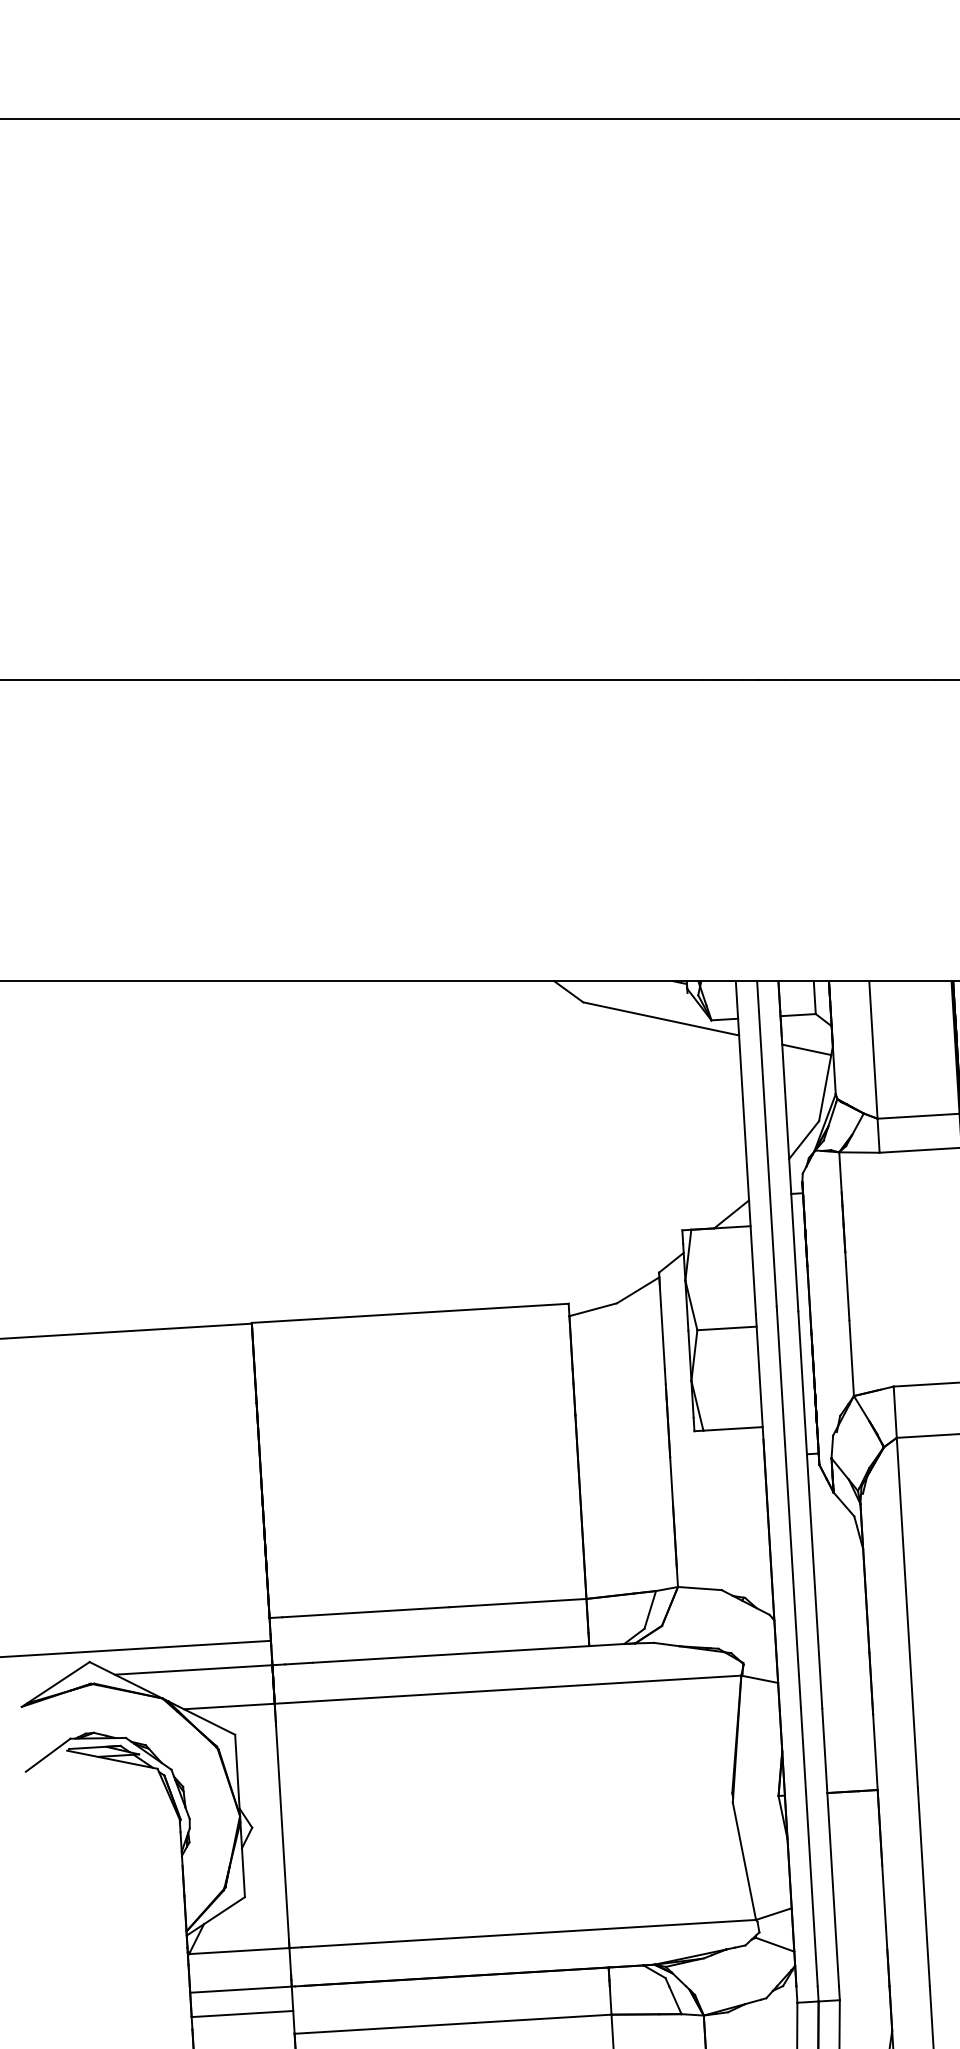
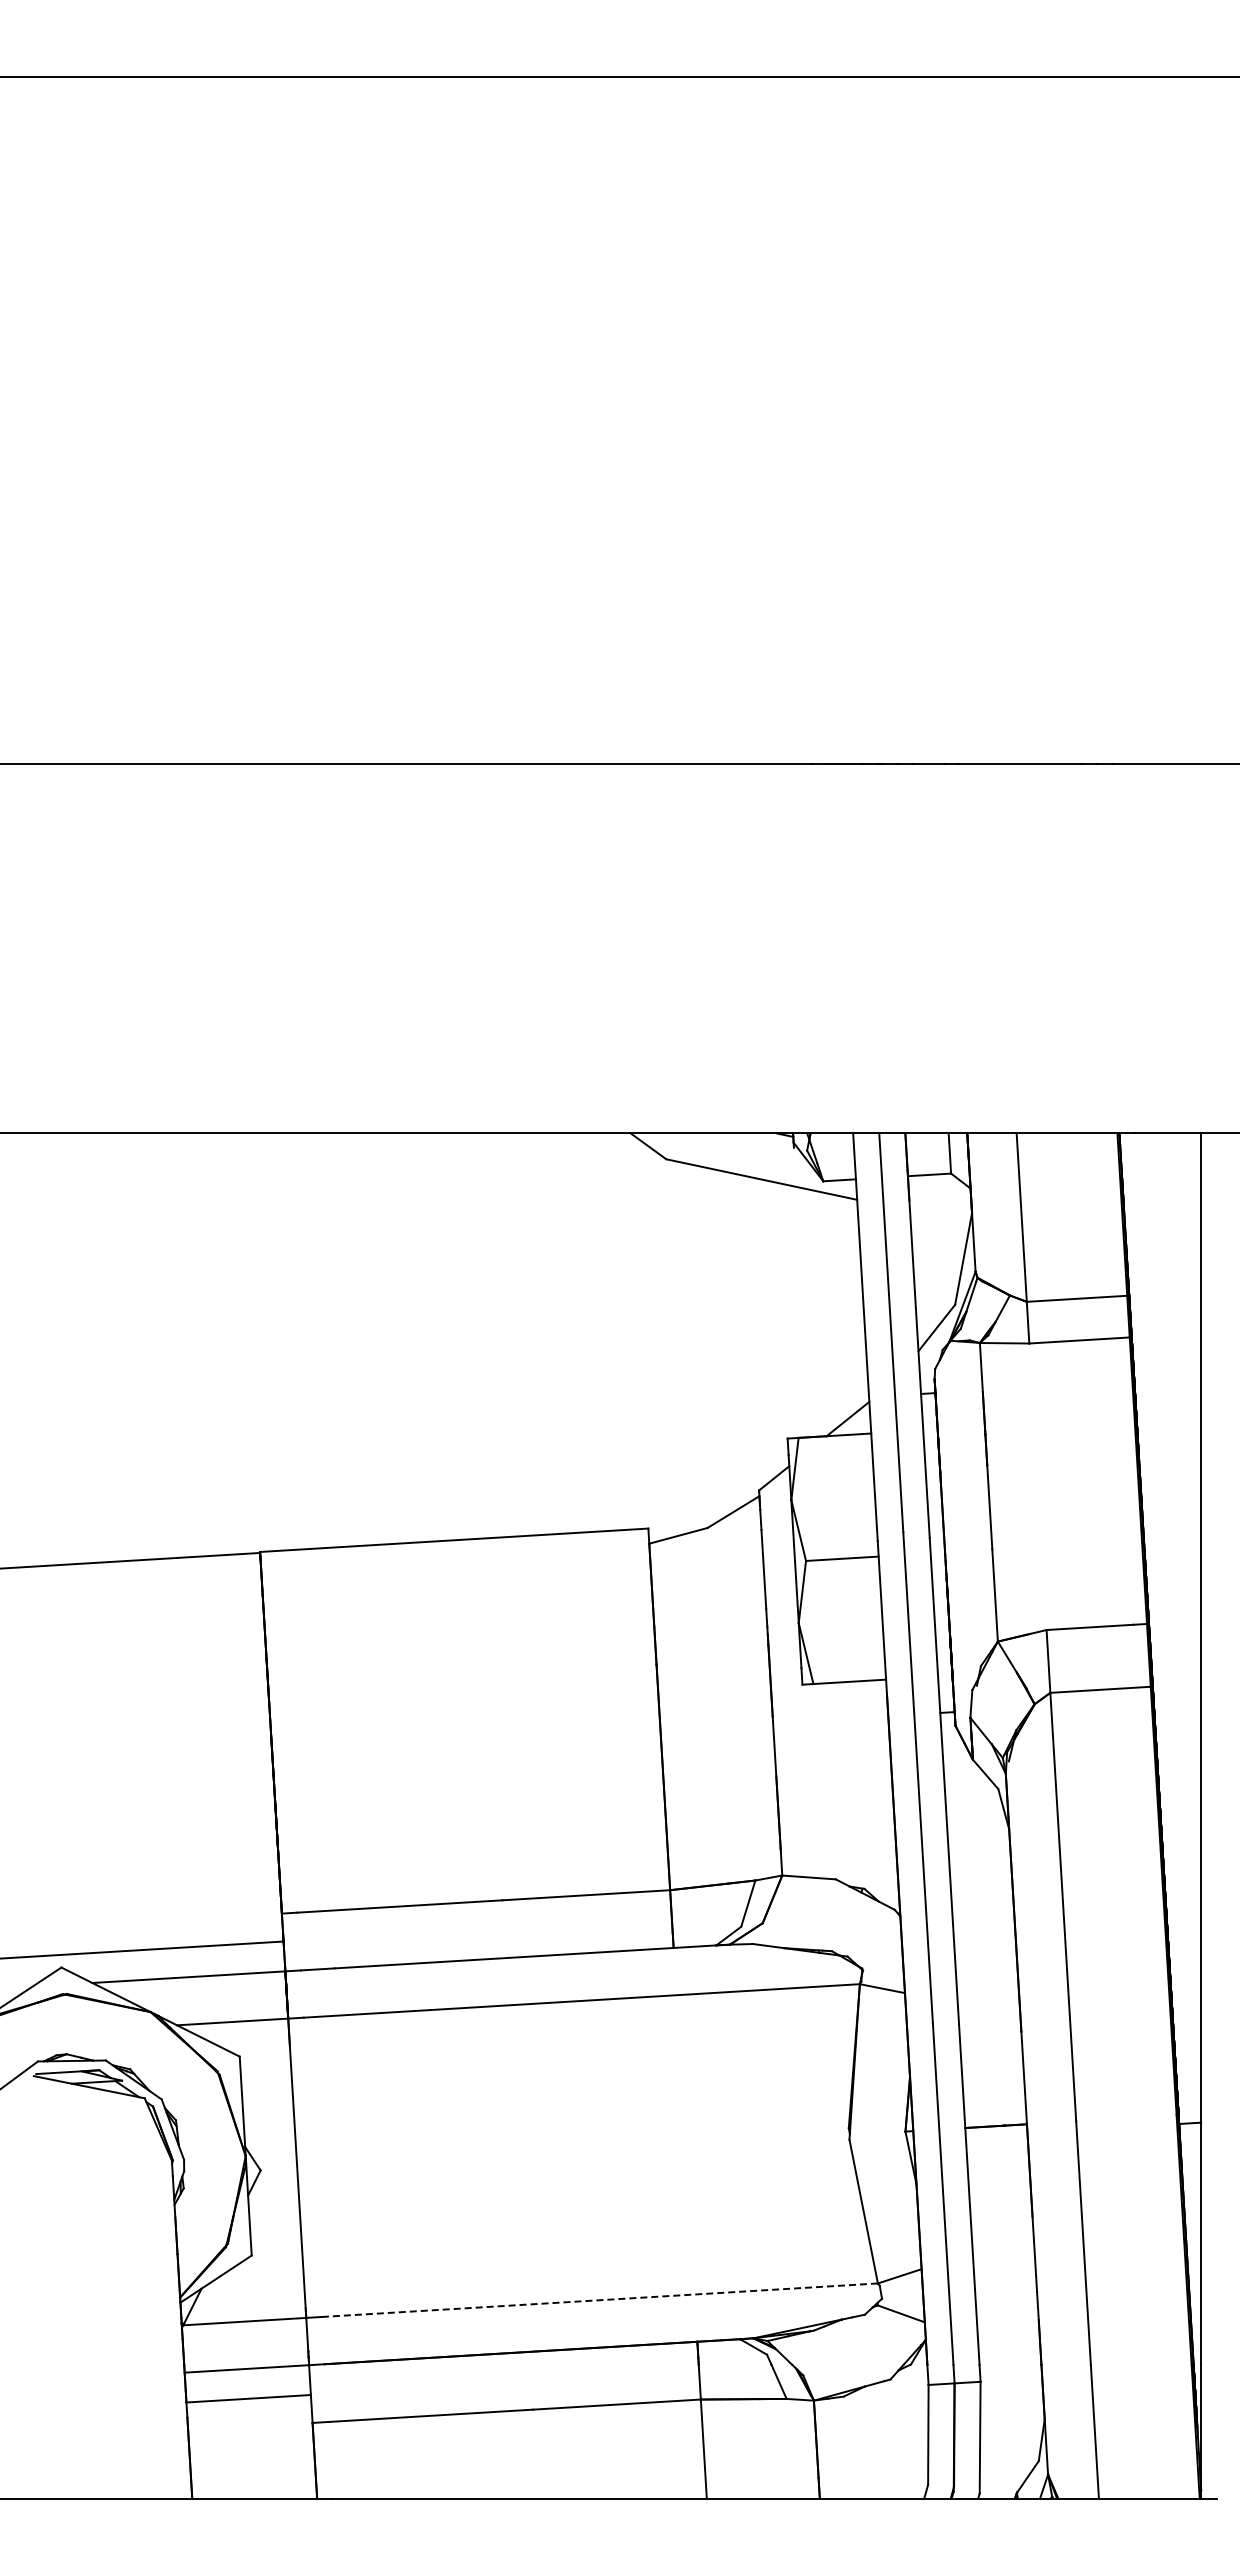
line: (807, 1049) -> (940, 1217), removed
line: (528, 1933) -> (599, 2300), solid -> dashed

